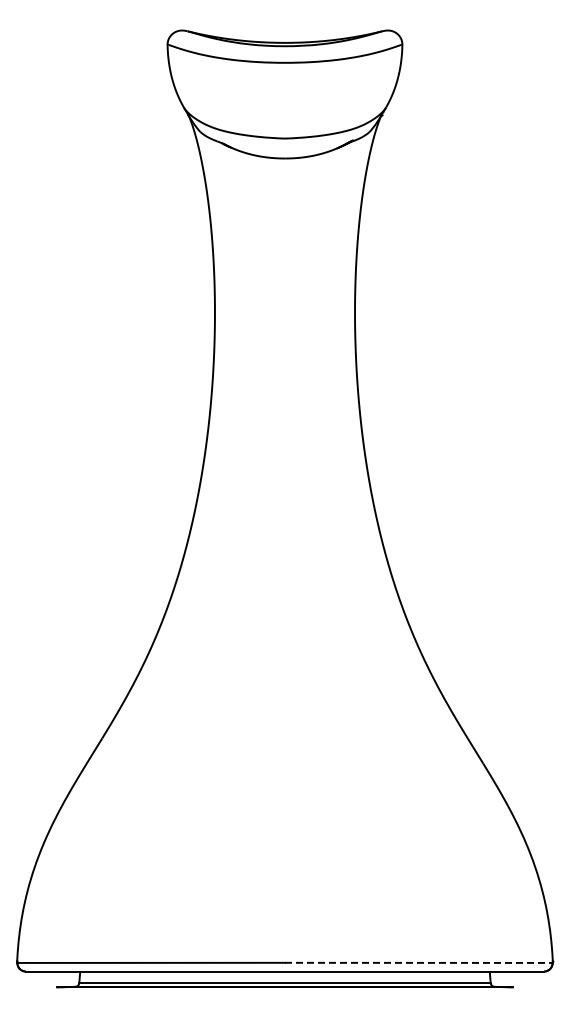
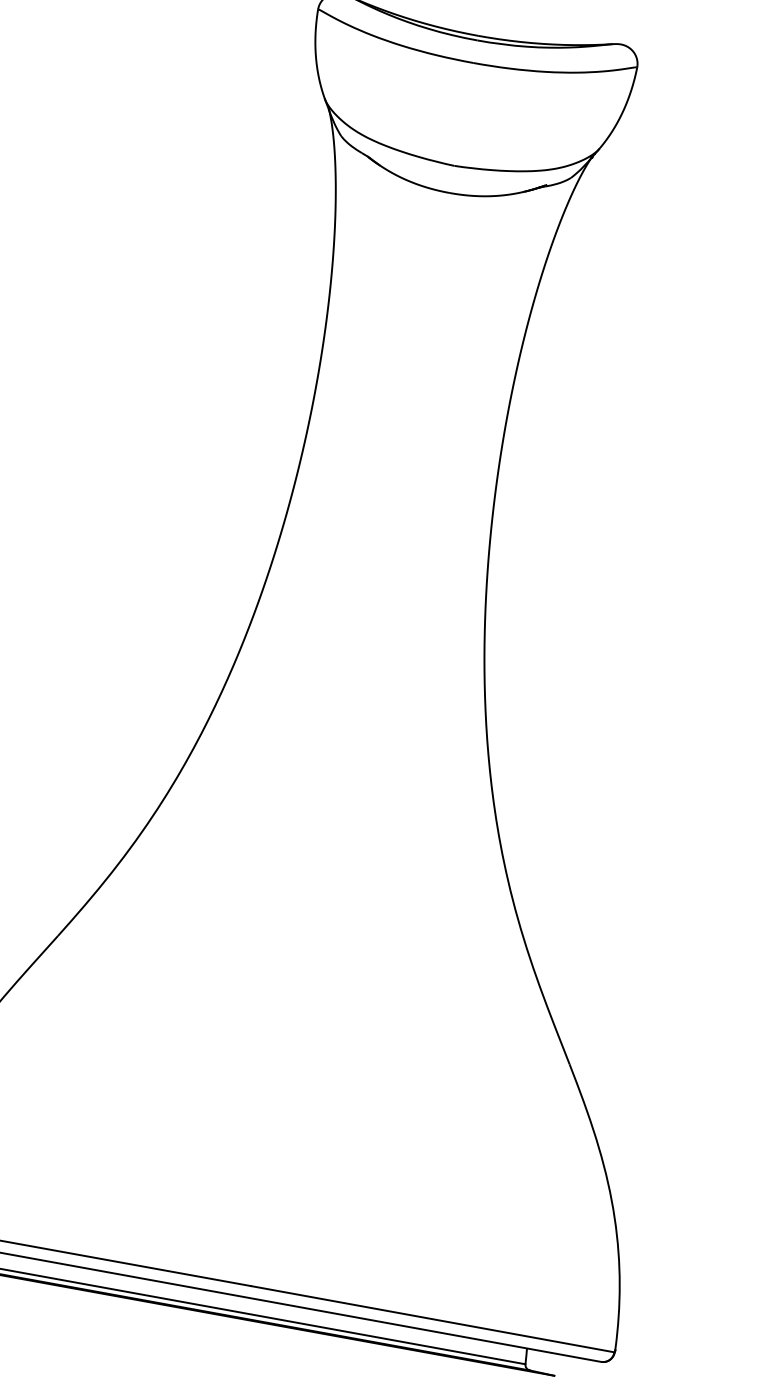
line: (418, 962) -> (432, 1318), dashed -> solid

